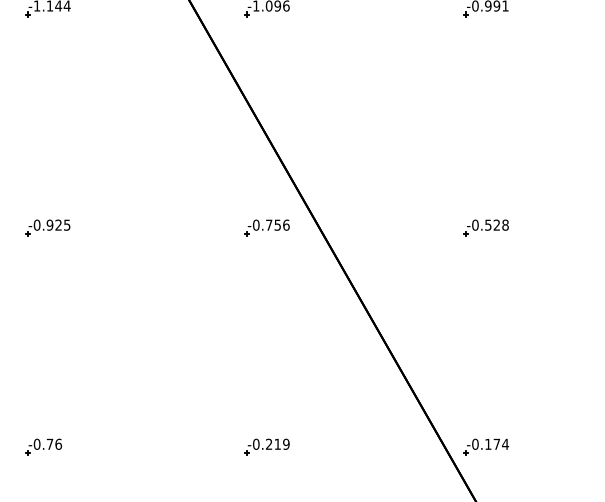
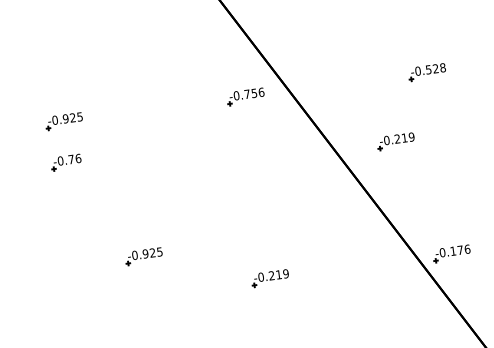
part: (437, 304) -> (395, 141), added
part: (120, 400) -> (143, 256), added
text: (505, 443) -> (467, 248), -0.174 -> -0.176
part: (43, 446) -> (66, 162), moved

